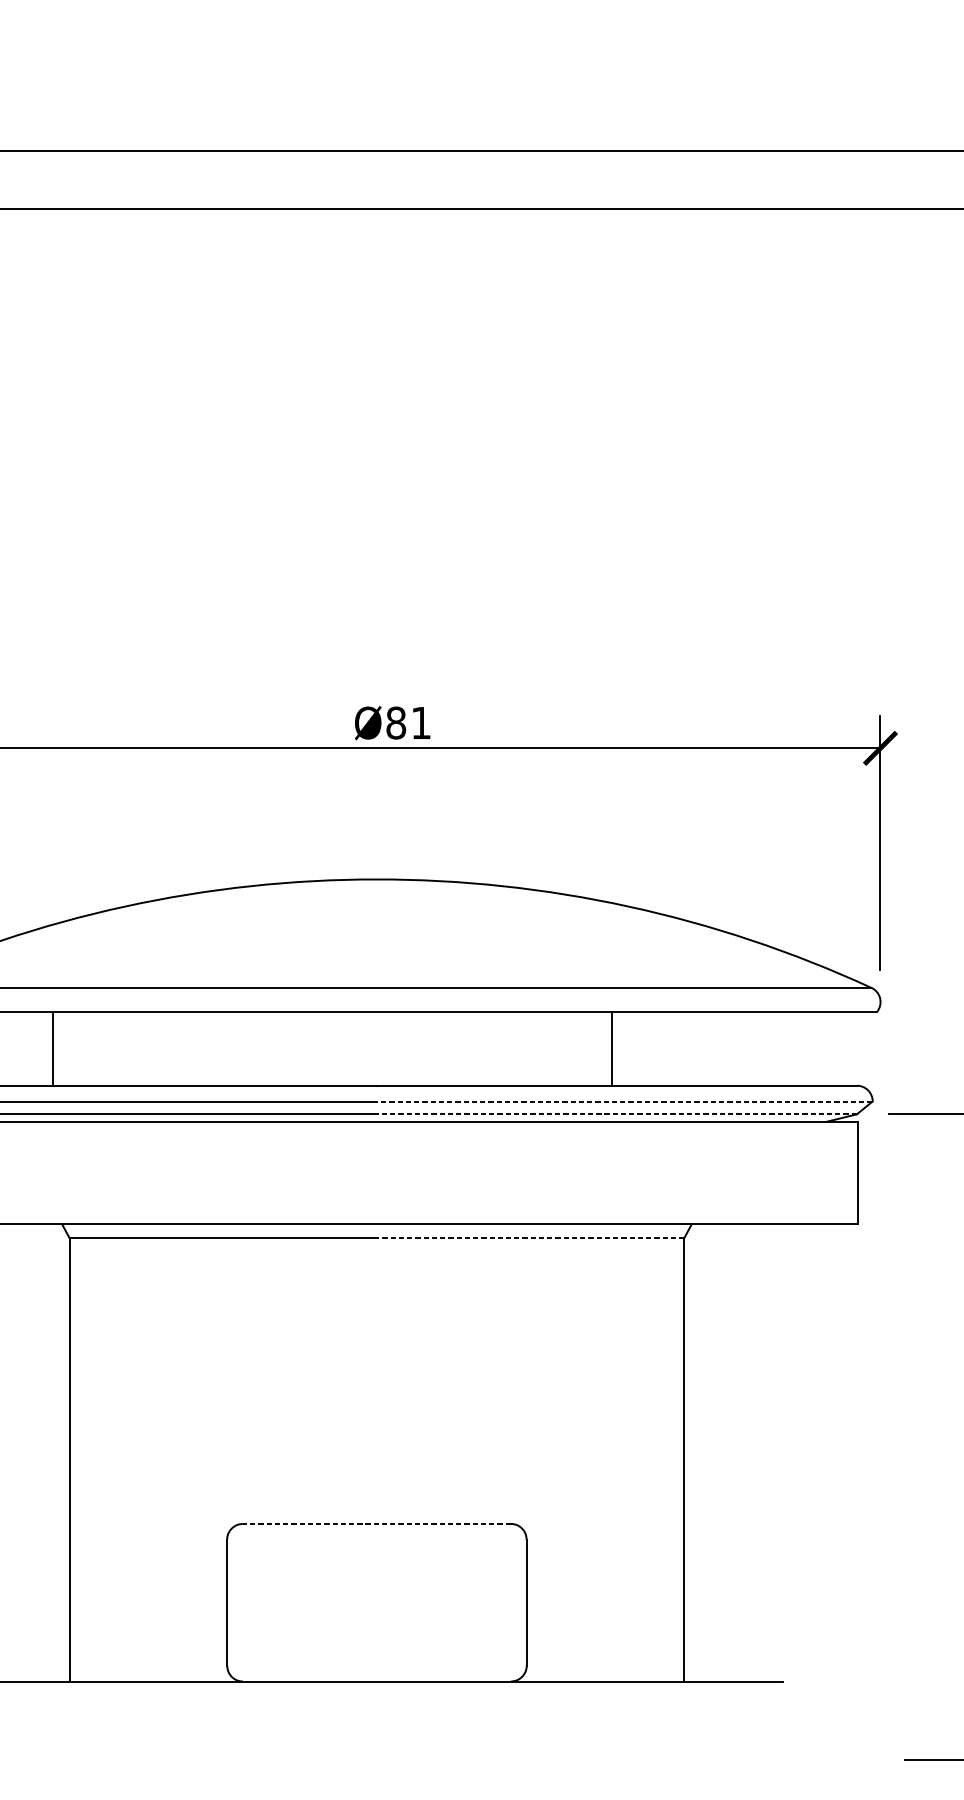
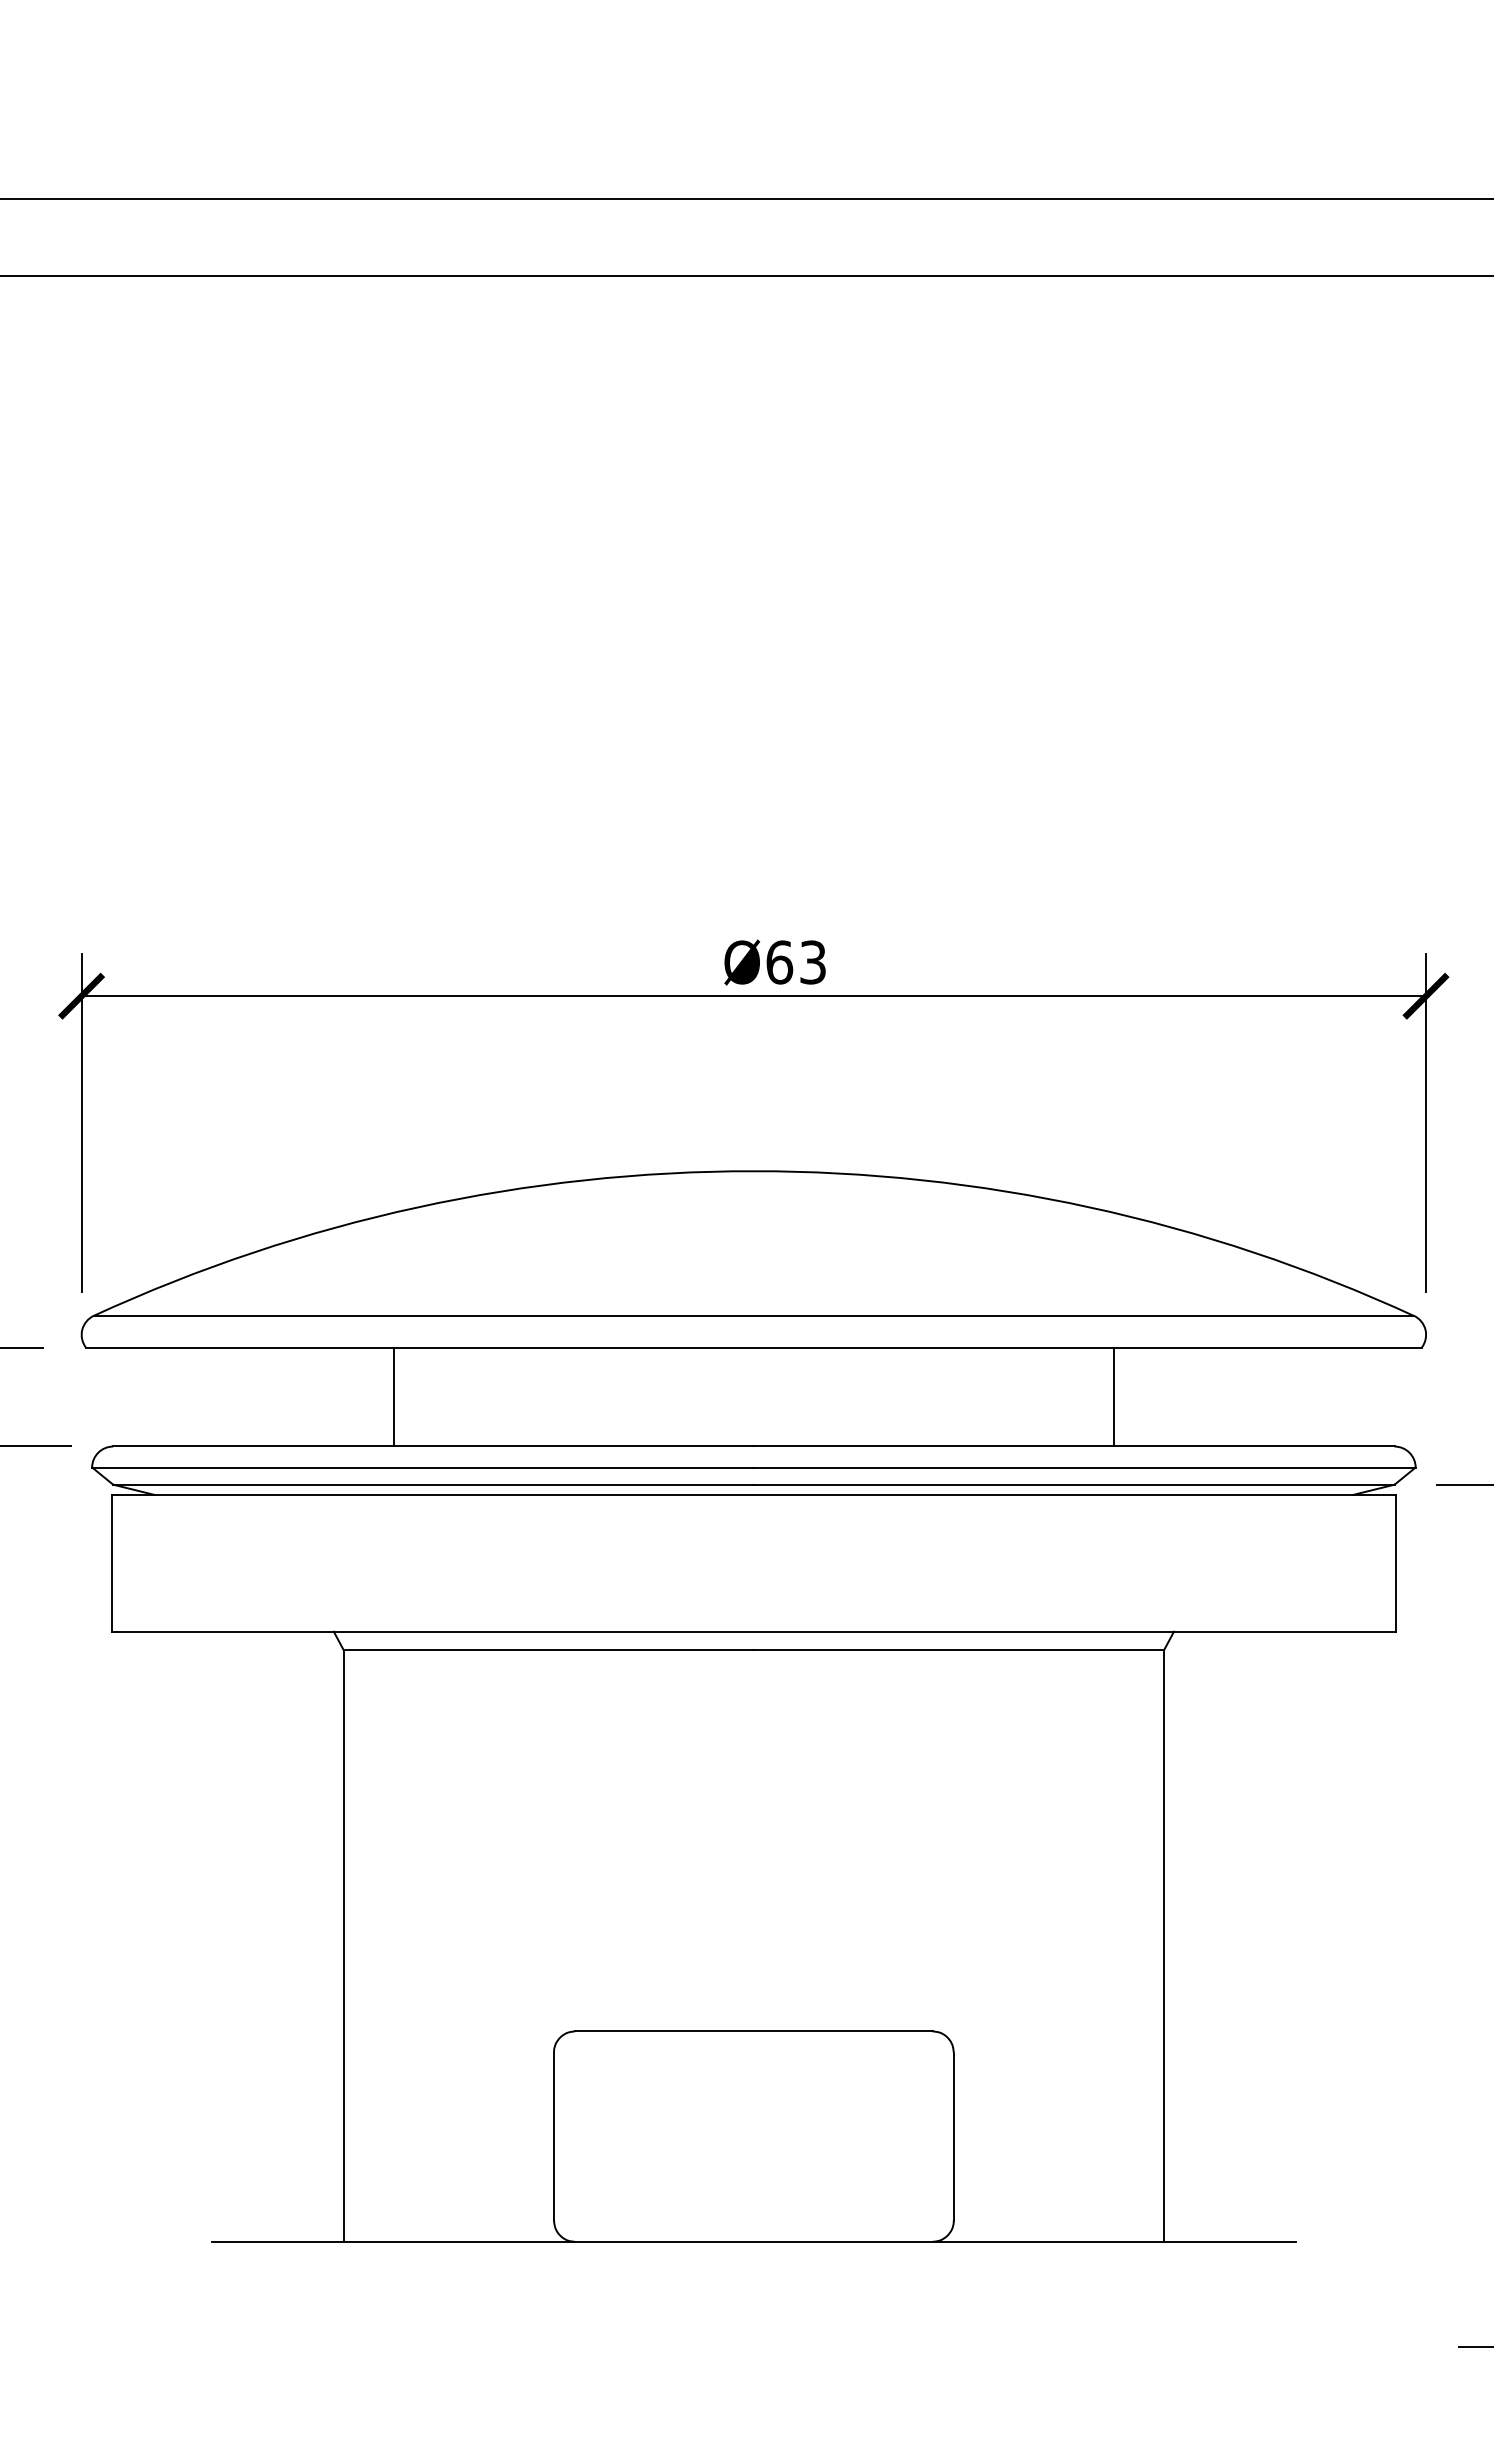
text: (408, 723) -> (795, 962), Ø81 -> Ø63
line: (52, 1048) -> (394, 1396), moved
line: (611, 1048) -> (1113, 1396), moved
line: (624, 1101) -> (1084, 1467), dashed -> solid
line: (616, 1114) -> (1073, 1484), dashed -> solid
line: (530, 1238) -> (958, 1650), dashed -> solid
line: (376, 1523) -> (753, 2031), dashed -> solid

